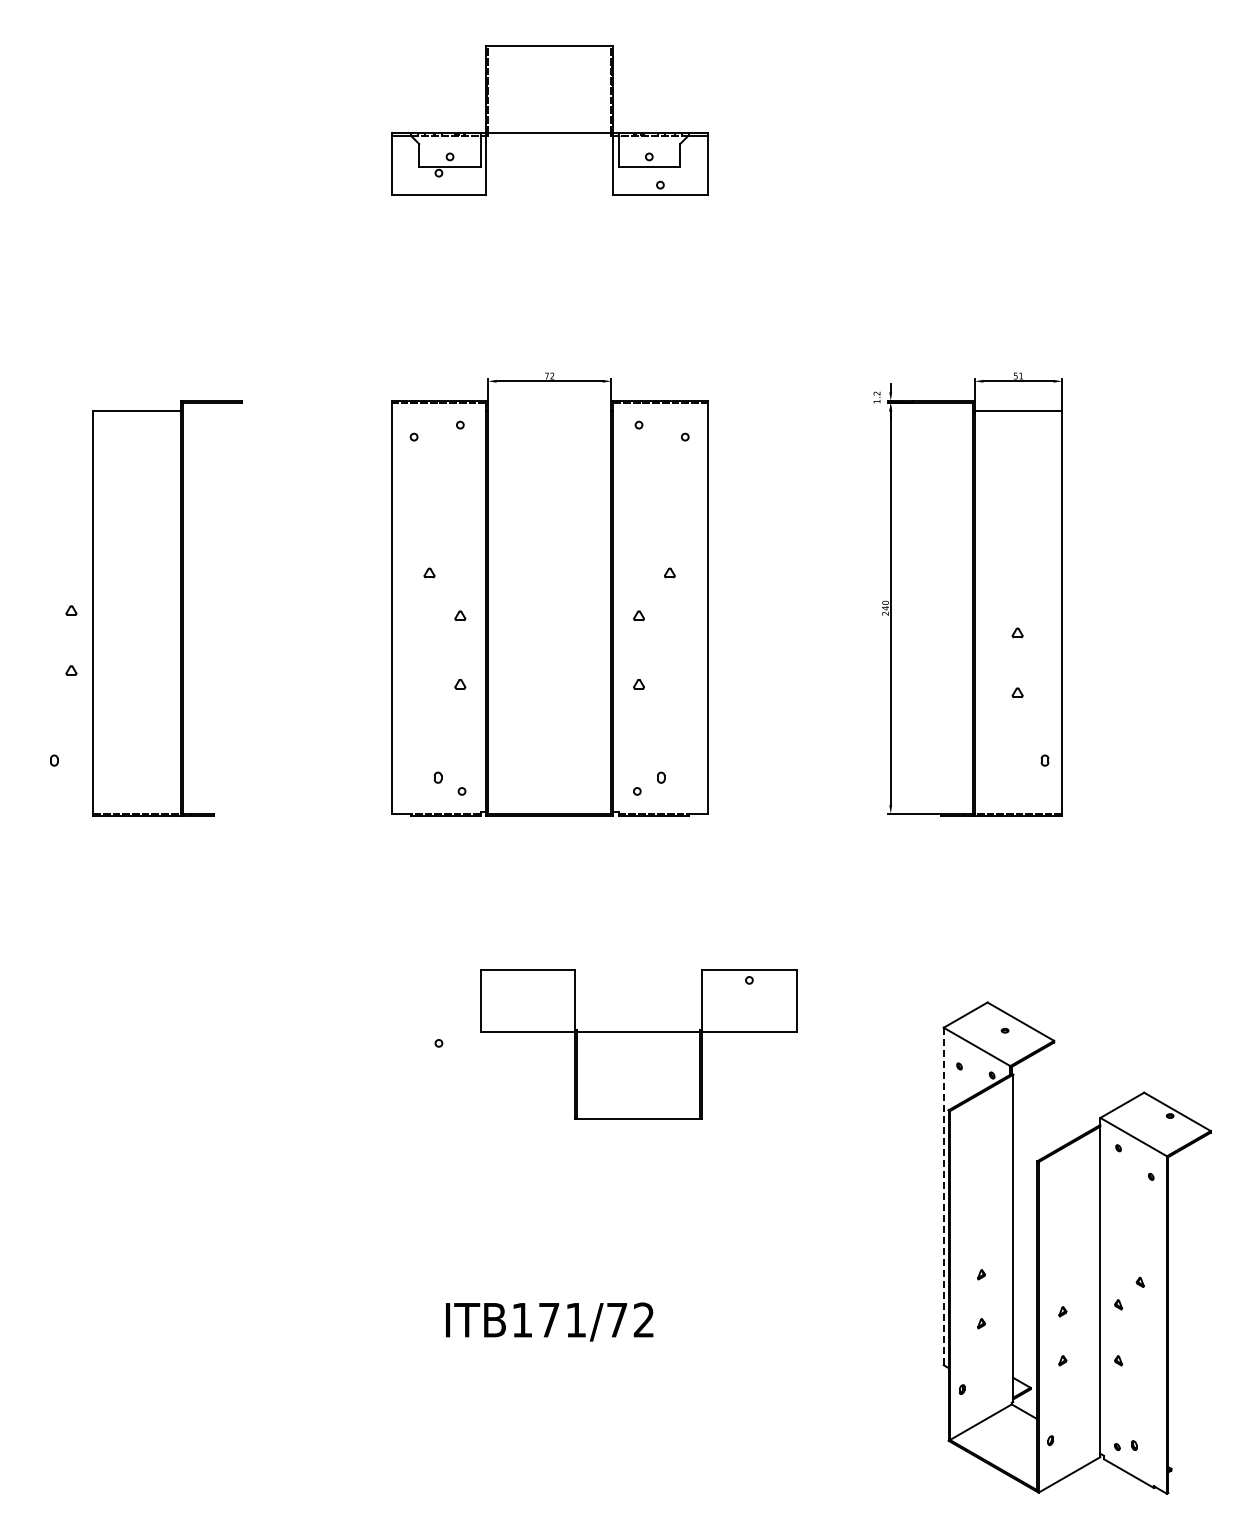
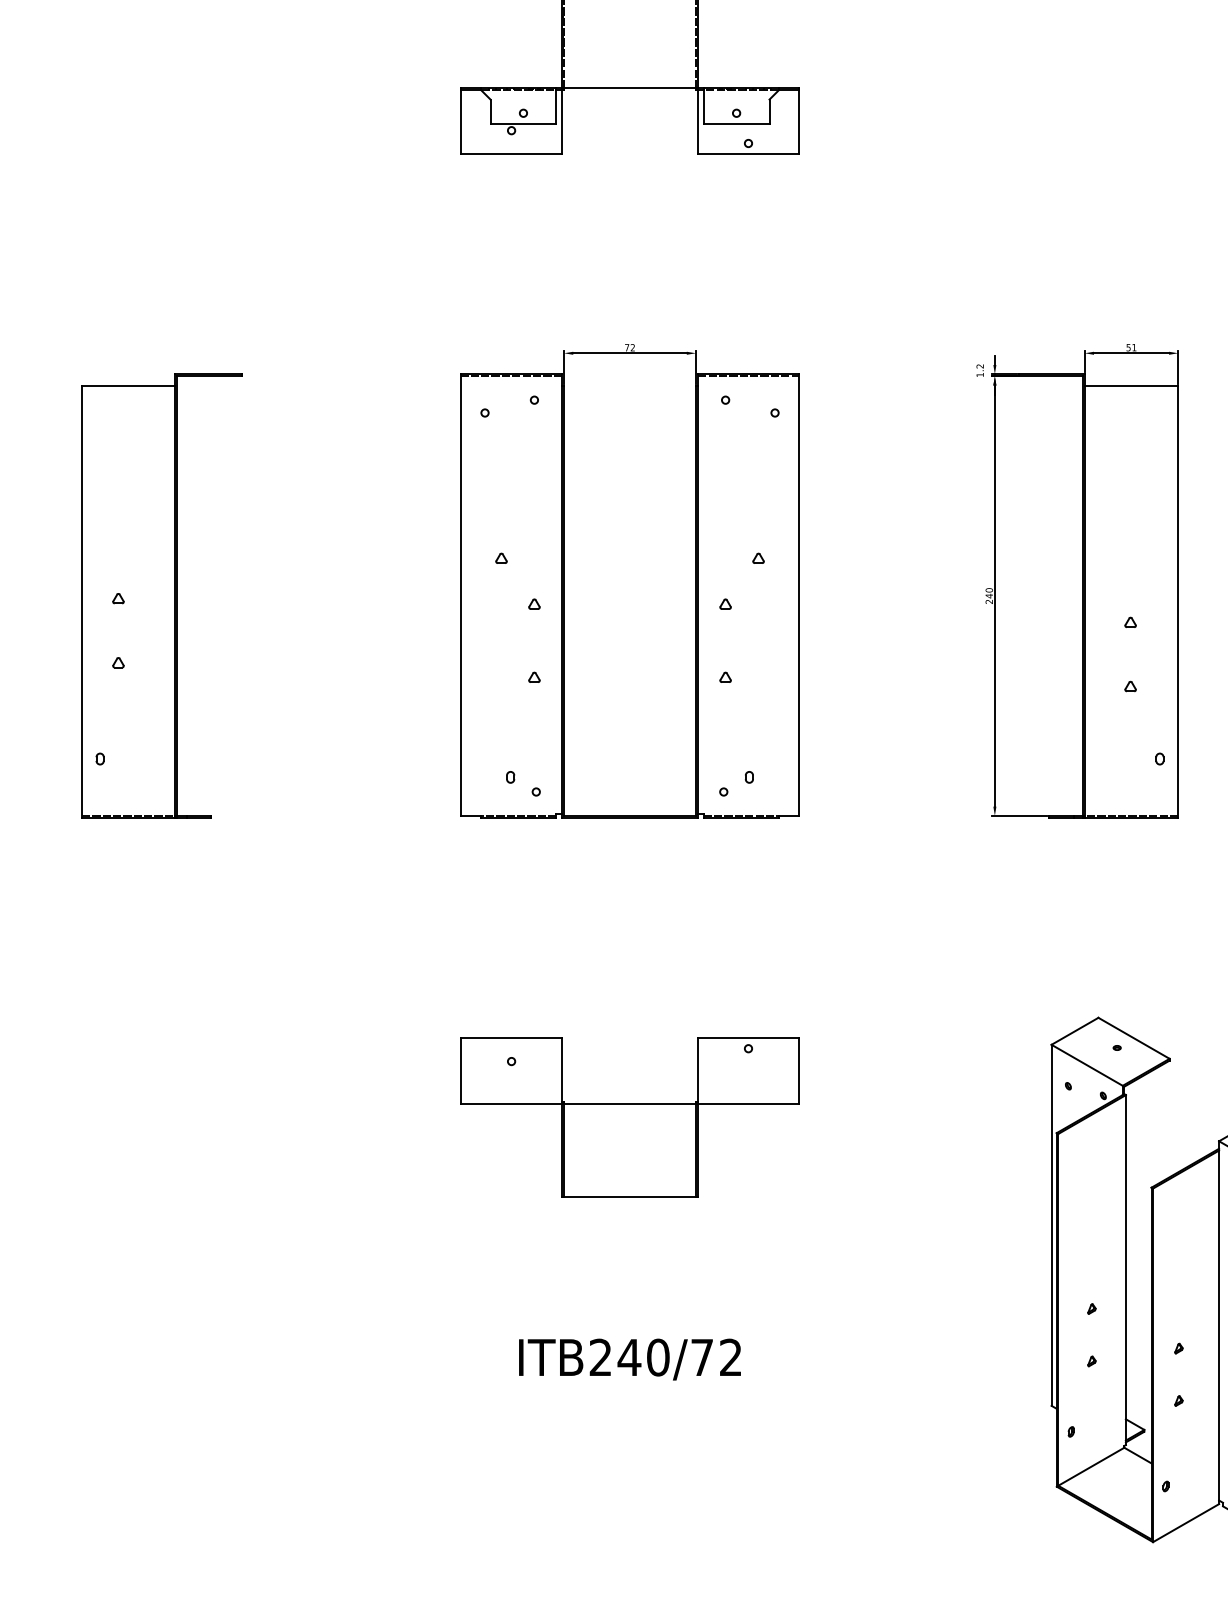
part: (167, 608) -> (161, 596), moved
part: (638, 1044) -> (629, 1117), moved
line: (943, 1196) -> (1051, 1225), dashed -> solid
text: (549, 1319) -> (629, 1356), ITB171/72 -> ITB240/72

